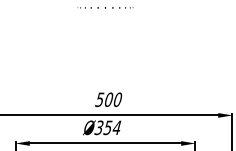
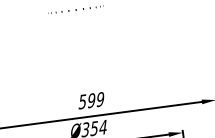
text: (112, 99) -> (95, 99), 500 -> 599

